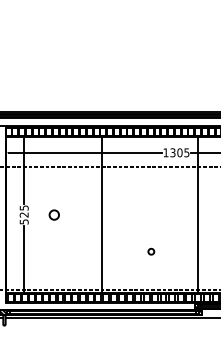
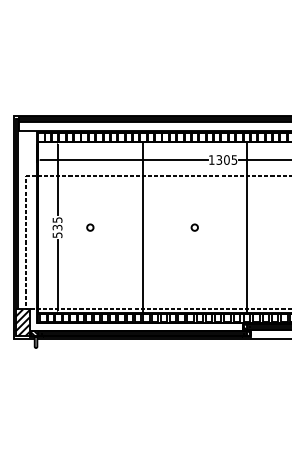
text: (24, 214) -> (57, 227), 525 -> 535
circle: (54, 214) -> (90, 227), size x0.62
circle: (151, 251) -> (194, 227), moved

